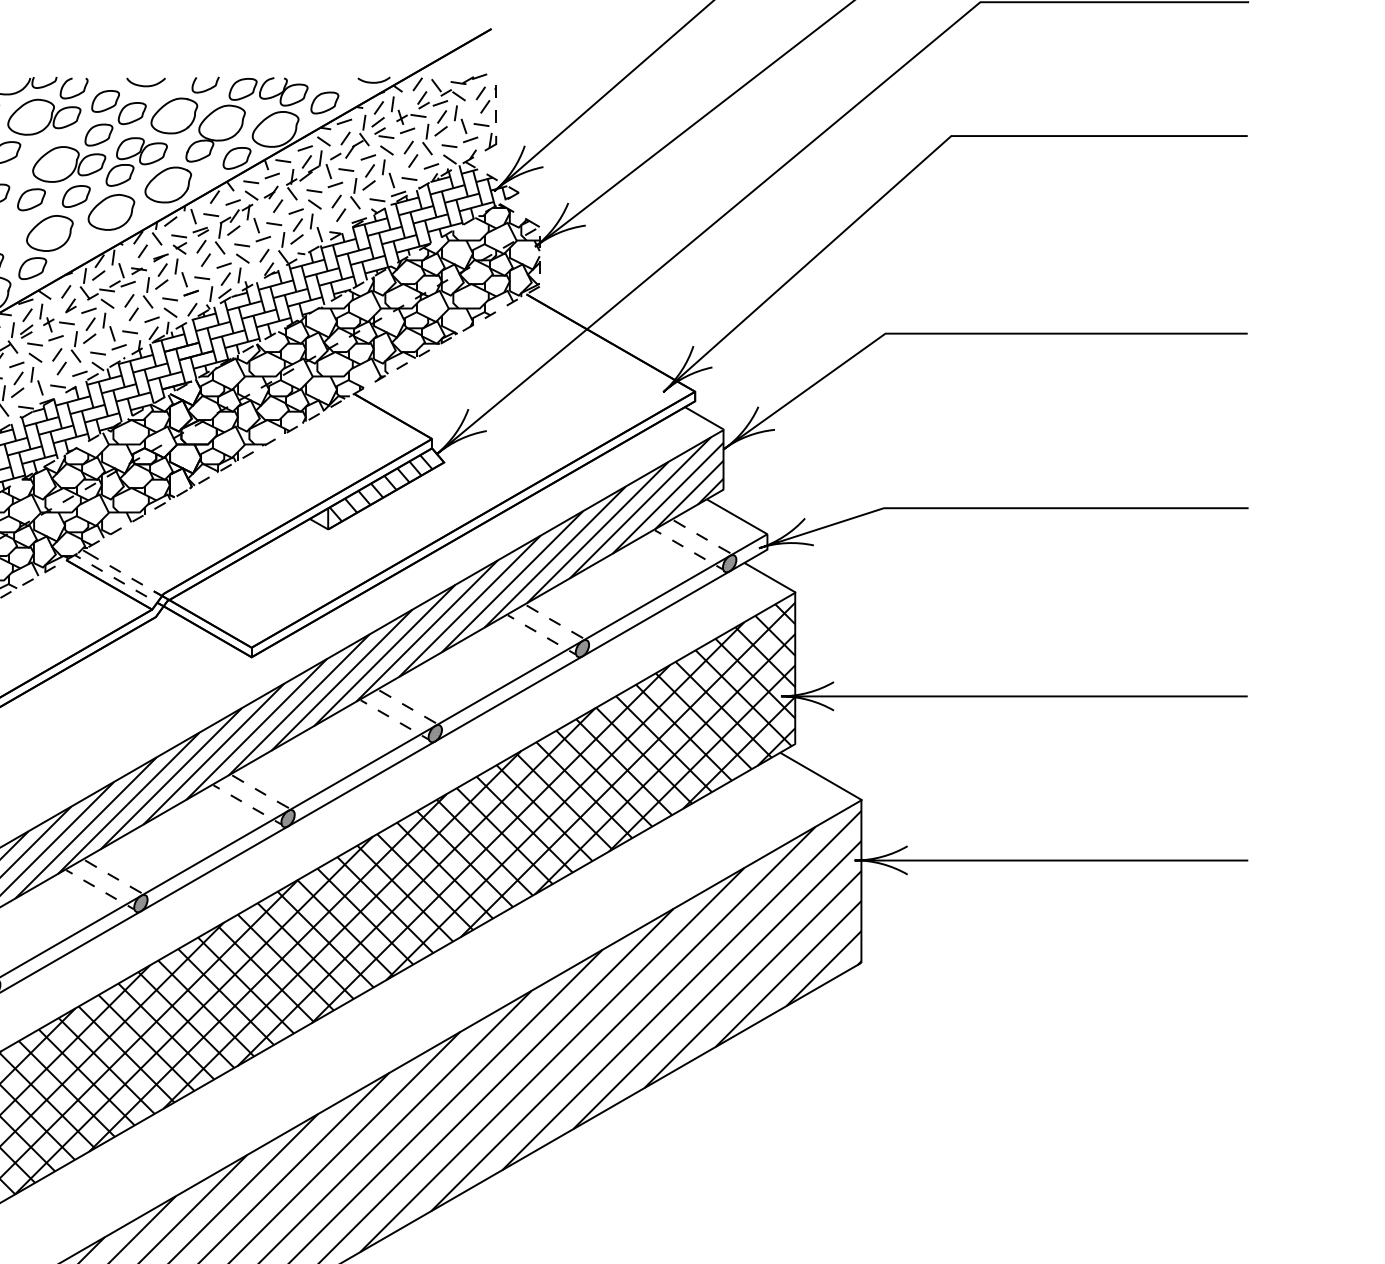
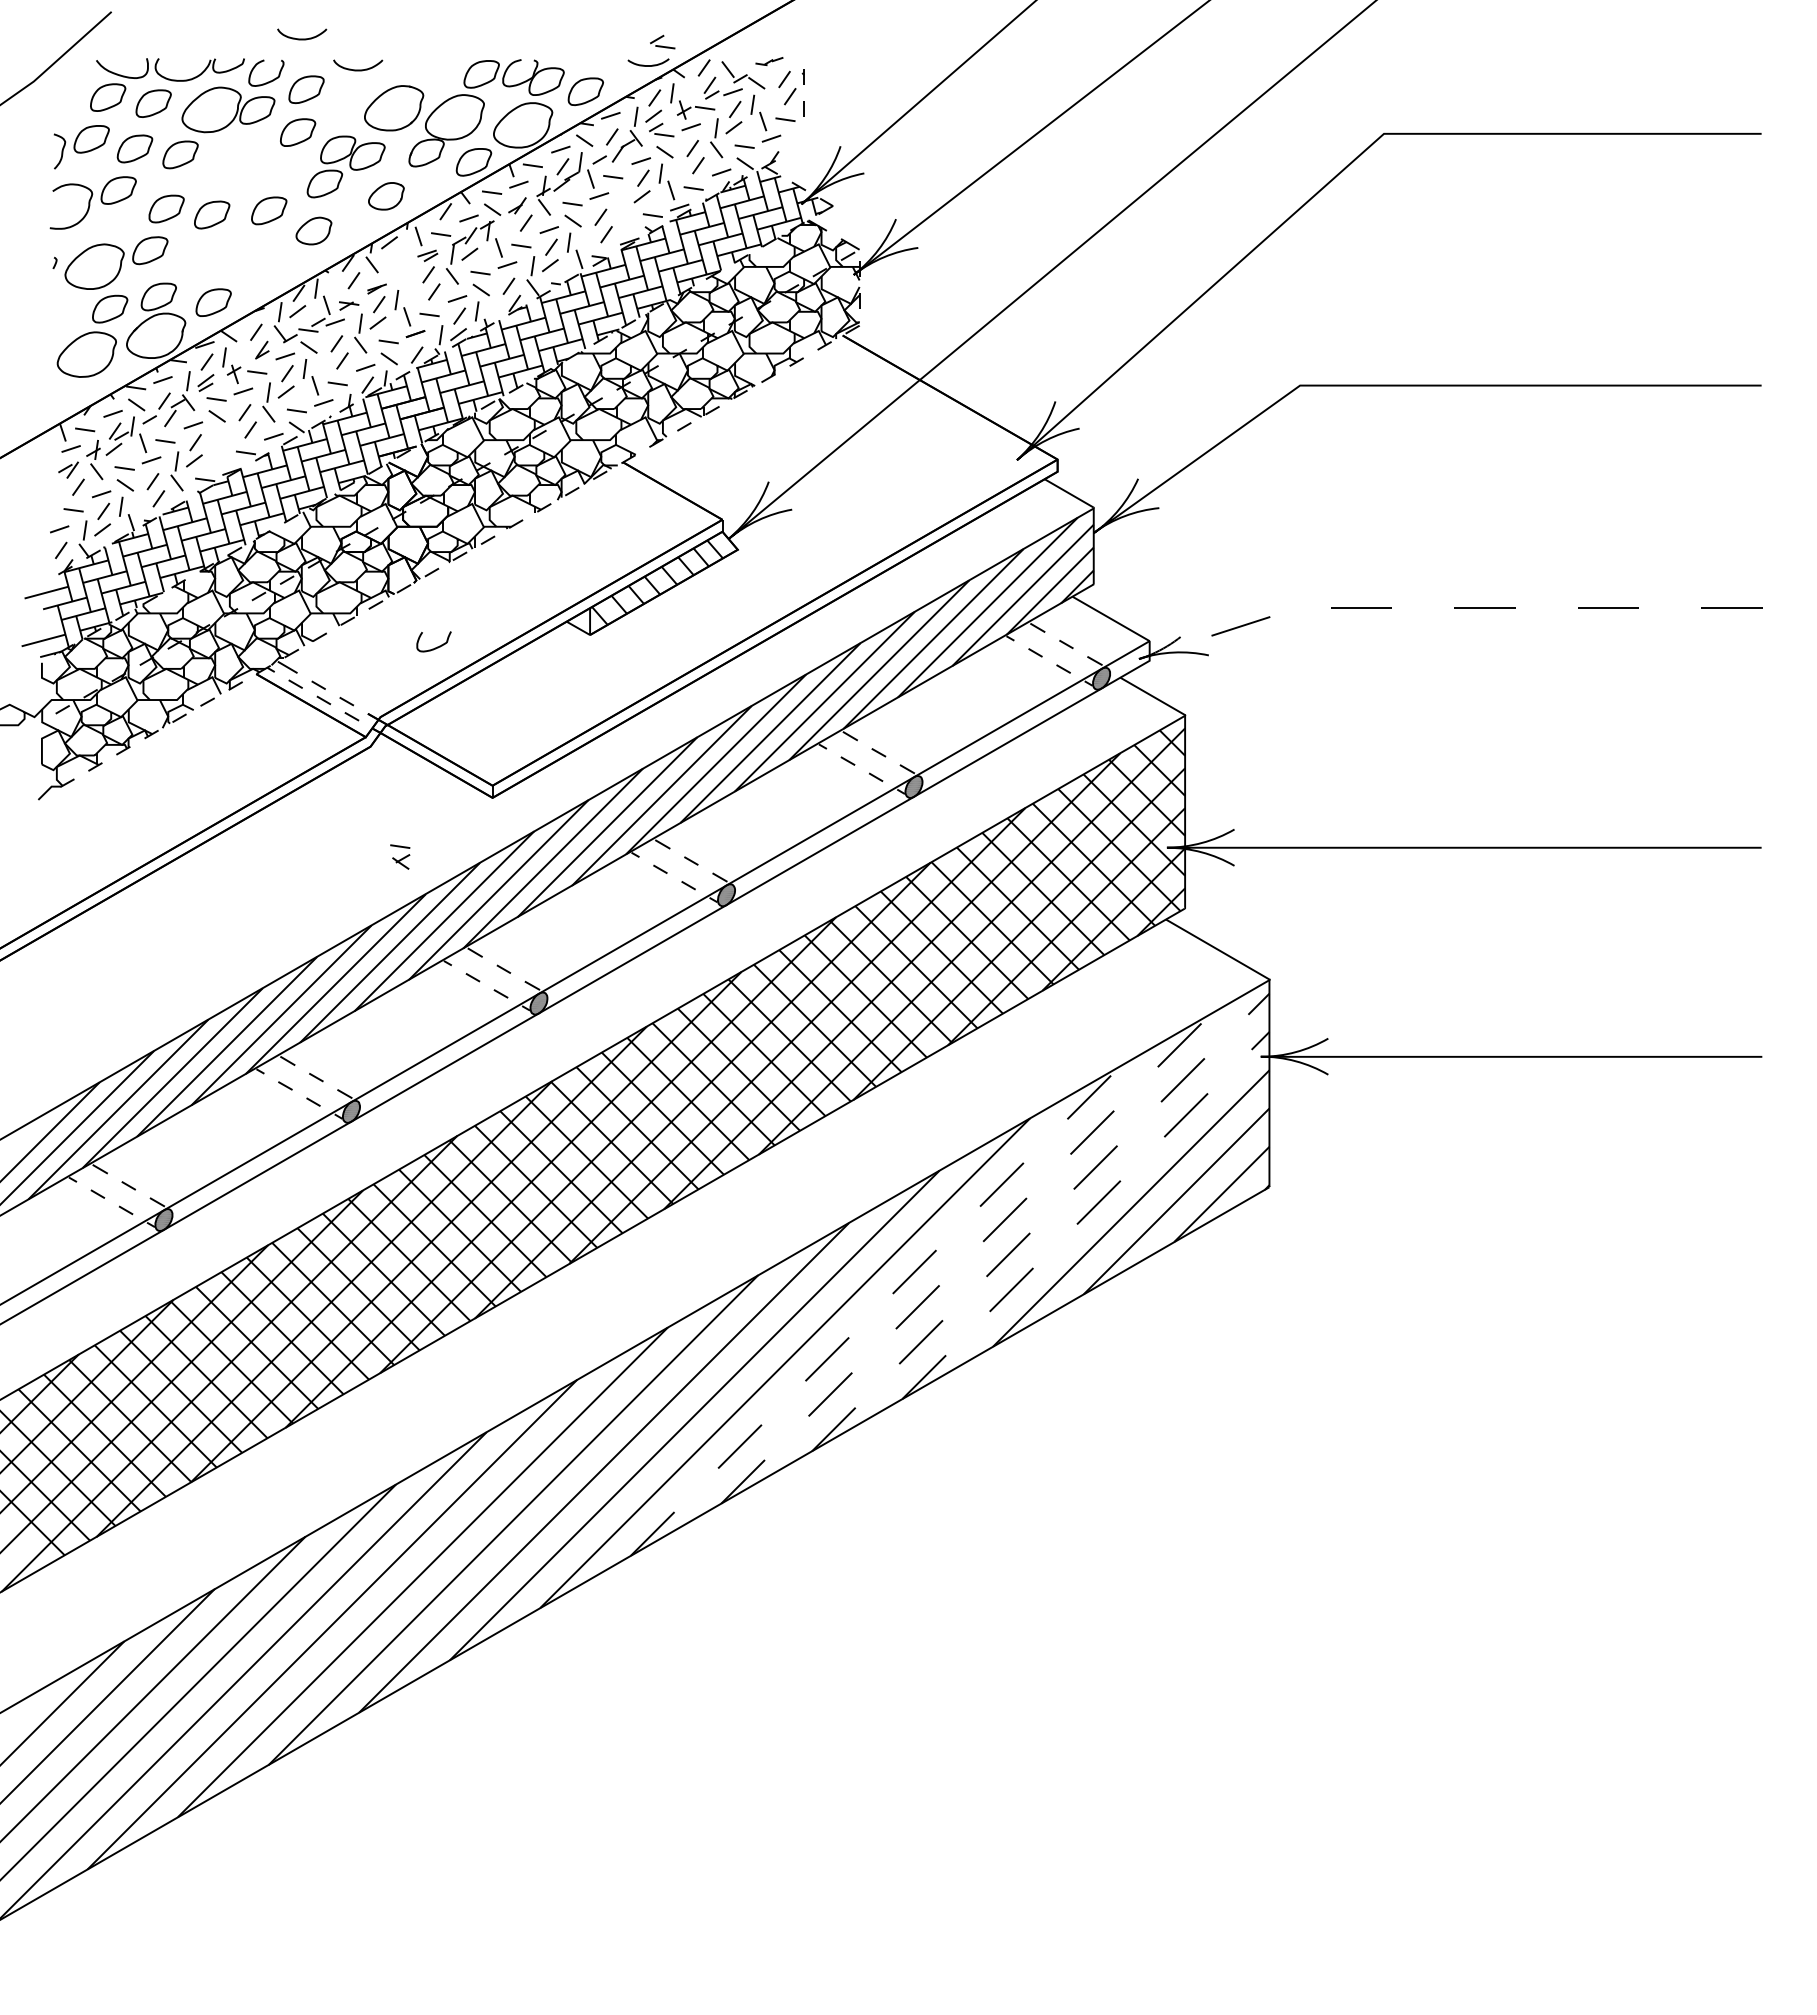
part: (102, 58) -> (302, 34), added
part: (385, 63) -> (662, 41), added
part: (469, 79) -> (769, 61), size x0.6
part: (206, 89) -> (434, 647), moved
part: (132, 113) -> (340, 104), removed
part: (490, 142) -> (796, 141), removed
part: (68, 164) -> (259, 170), removed
part: (168, 185) -> (386, 196), size x0.6
part: (355, 193) -> (624, 207), removed
part: (111, 211) -> (313, 230), size x0.6
part: (49, 233) -> (235, 257), removed
part: (179, 244) -> (400, 856), moved
part: (37, 381) -> (219, 446), removed
line: (968, 508) -> (1406, 608), solid -> dashed
line: (717, 985) -> (1085, 1215), solid -> dashed
line: (681, 990) -> (1040, 1222), solid -> dashed
line: (623, 1018) -> (966, 1258), solid -> dashed
line: (552, 1059) -> (876, 1310), solid -> dashed

